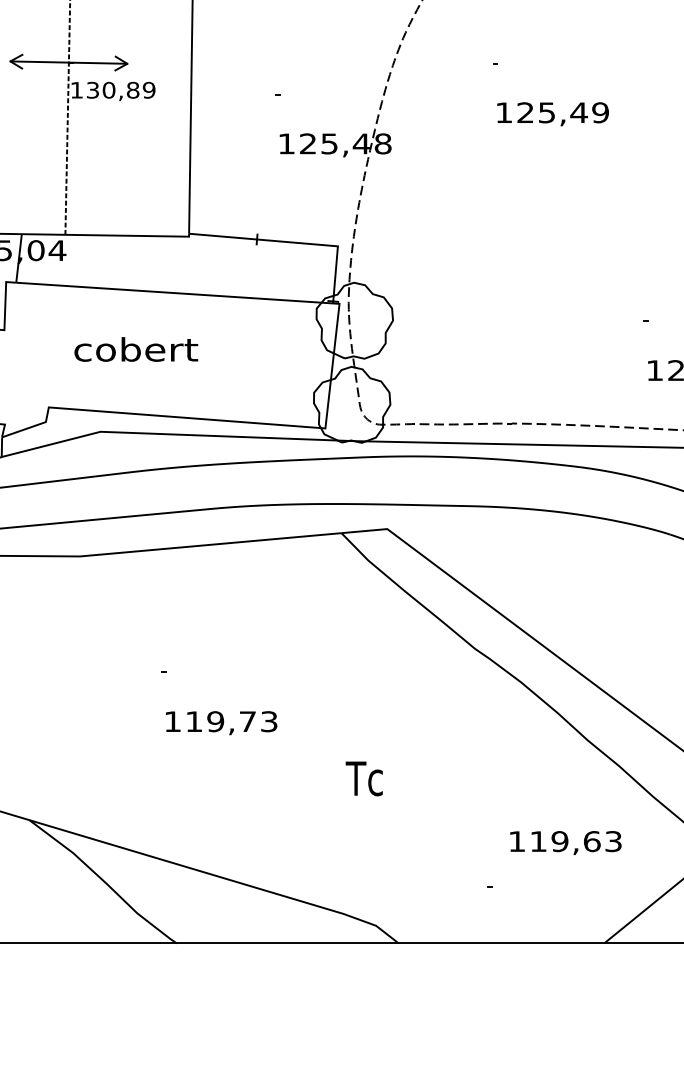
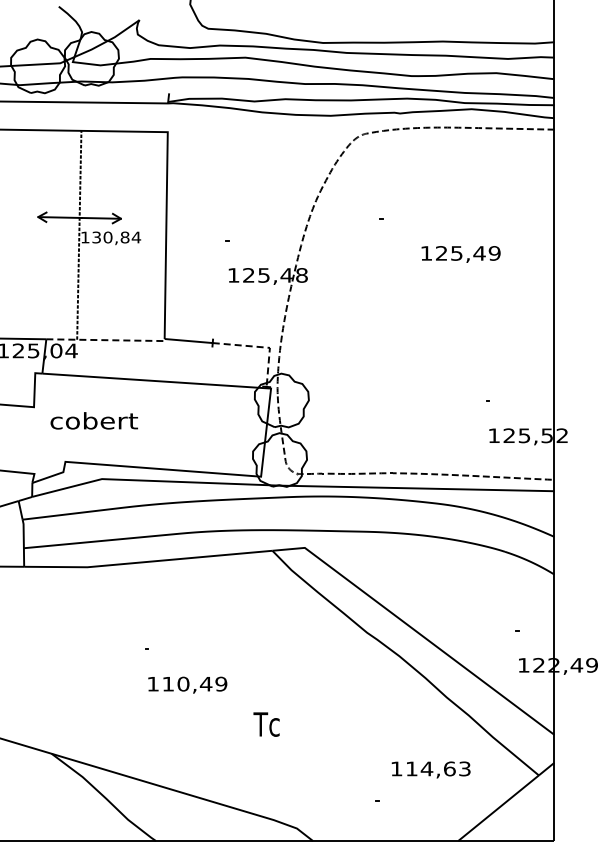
text: (149, 90) -> (136, 237), 130,89 -> 130,84
text: (552, 114) -> (460, 254), moved
line: (108, 235) -> (107, 340), solid -> dashed
line: (327, 245) -> (262, 347), solid -> dashed
text: (135, 348) -> (93, 420), moved
text: (242, 720) -> (202, 683), 119,73 -> 110,49
text: (364, 778) -> (266, 724), moved
text: (559, 840) -> (426, 768), 119,63 -> 114,63

